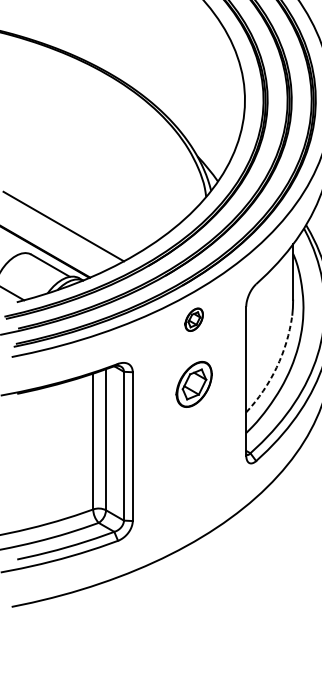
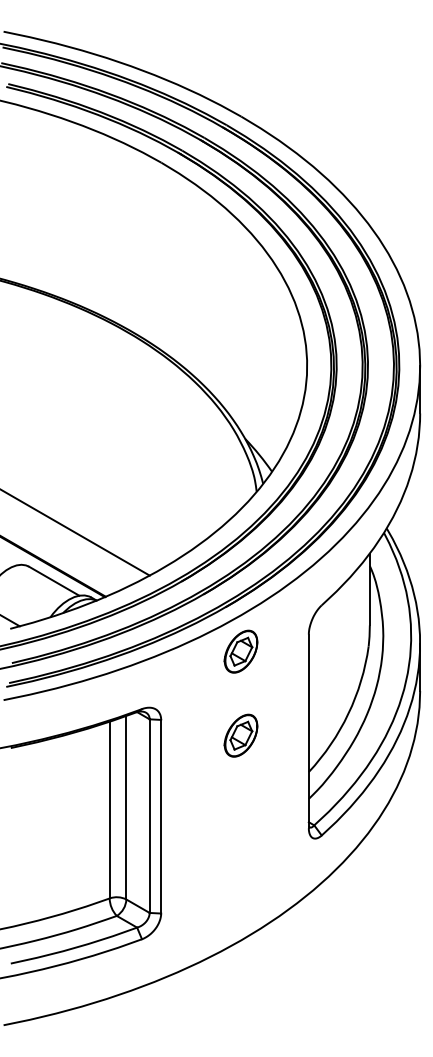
part: (193, 319) -> (240, 651), size x1.43
arc: (276, 367) -> (348, 713), dashed -> solid
part: (193, 384) -> (240, 735), size x0.71

